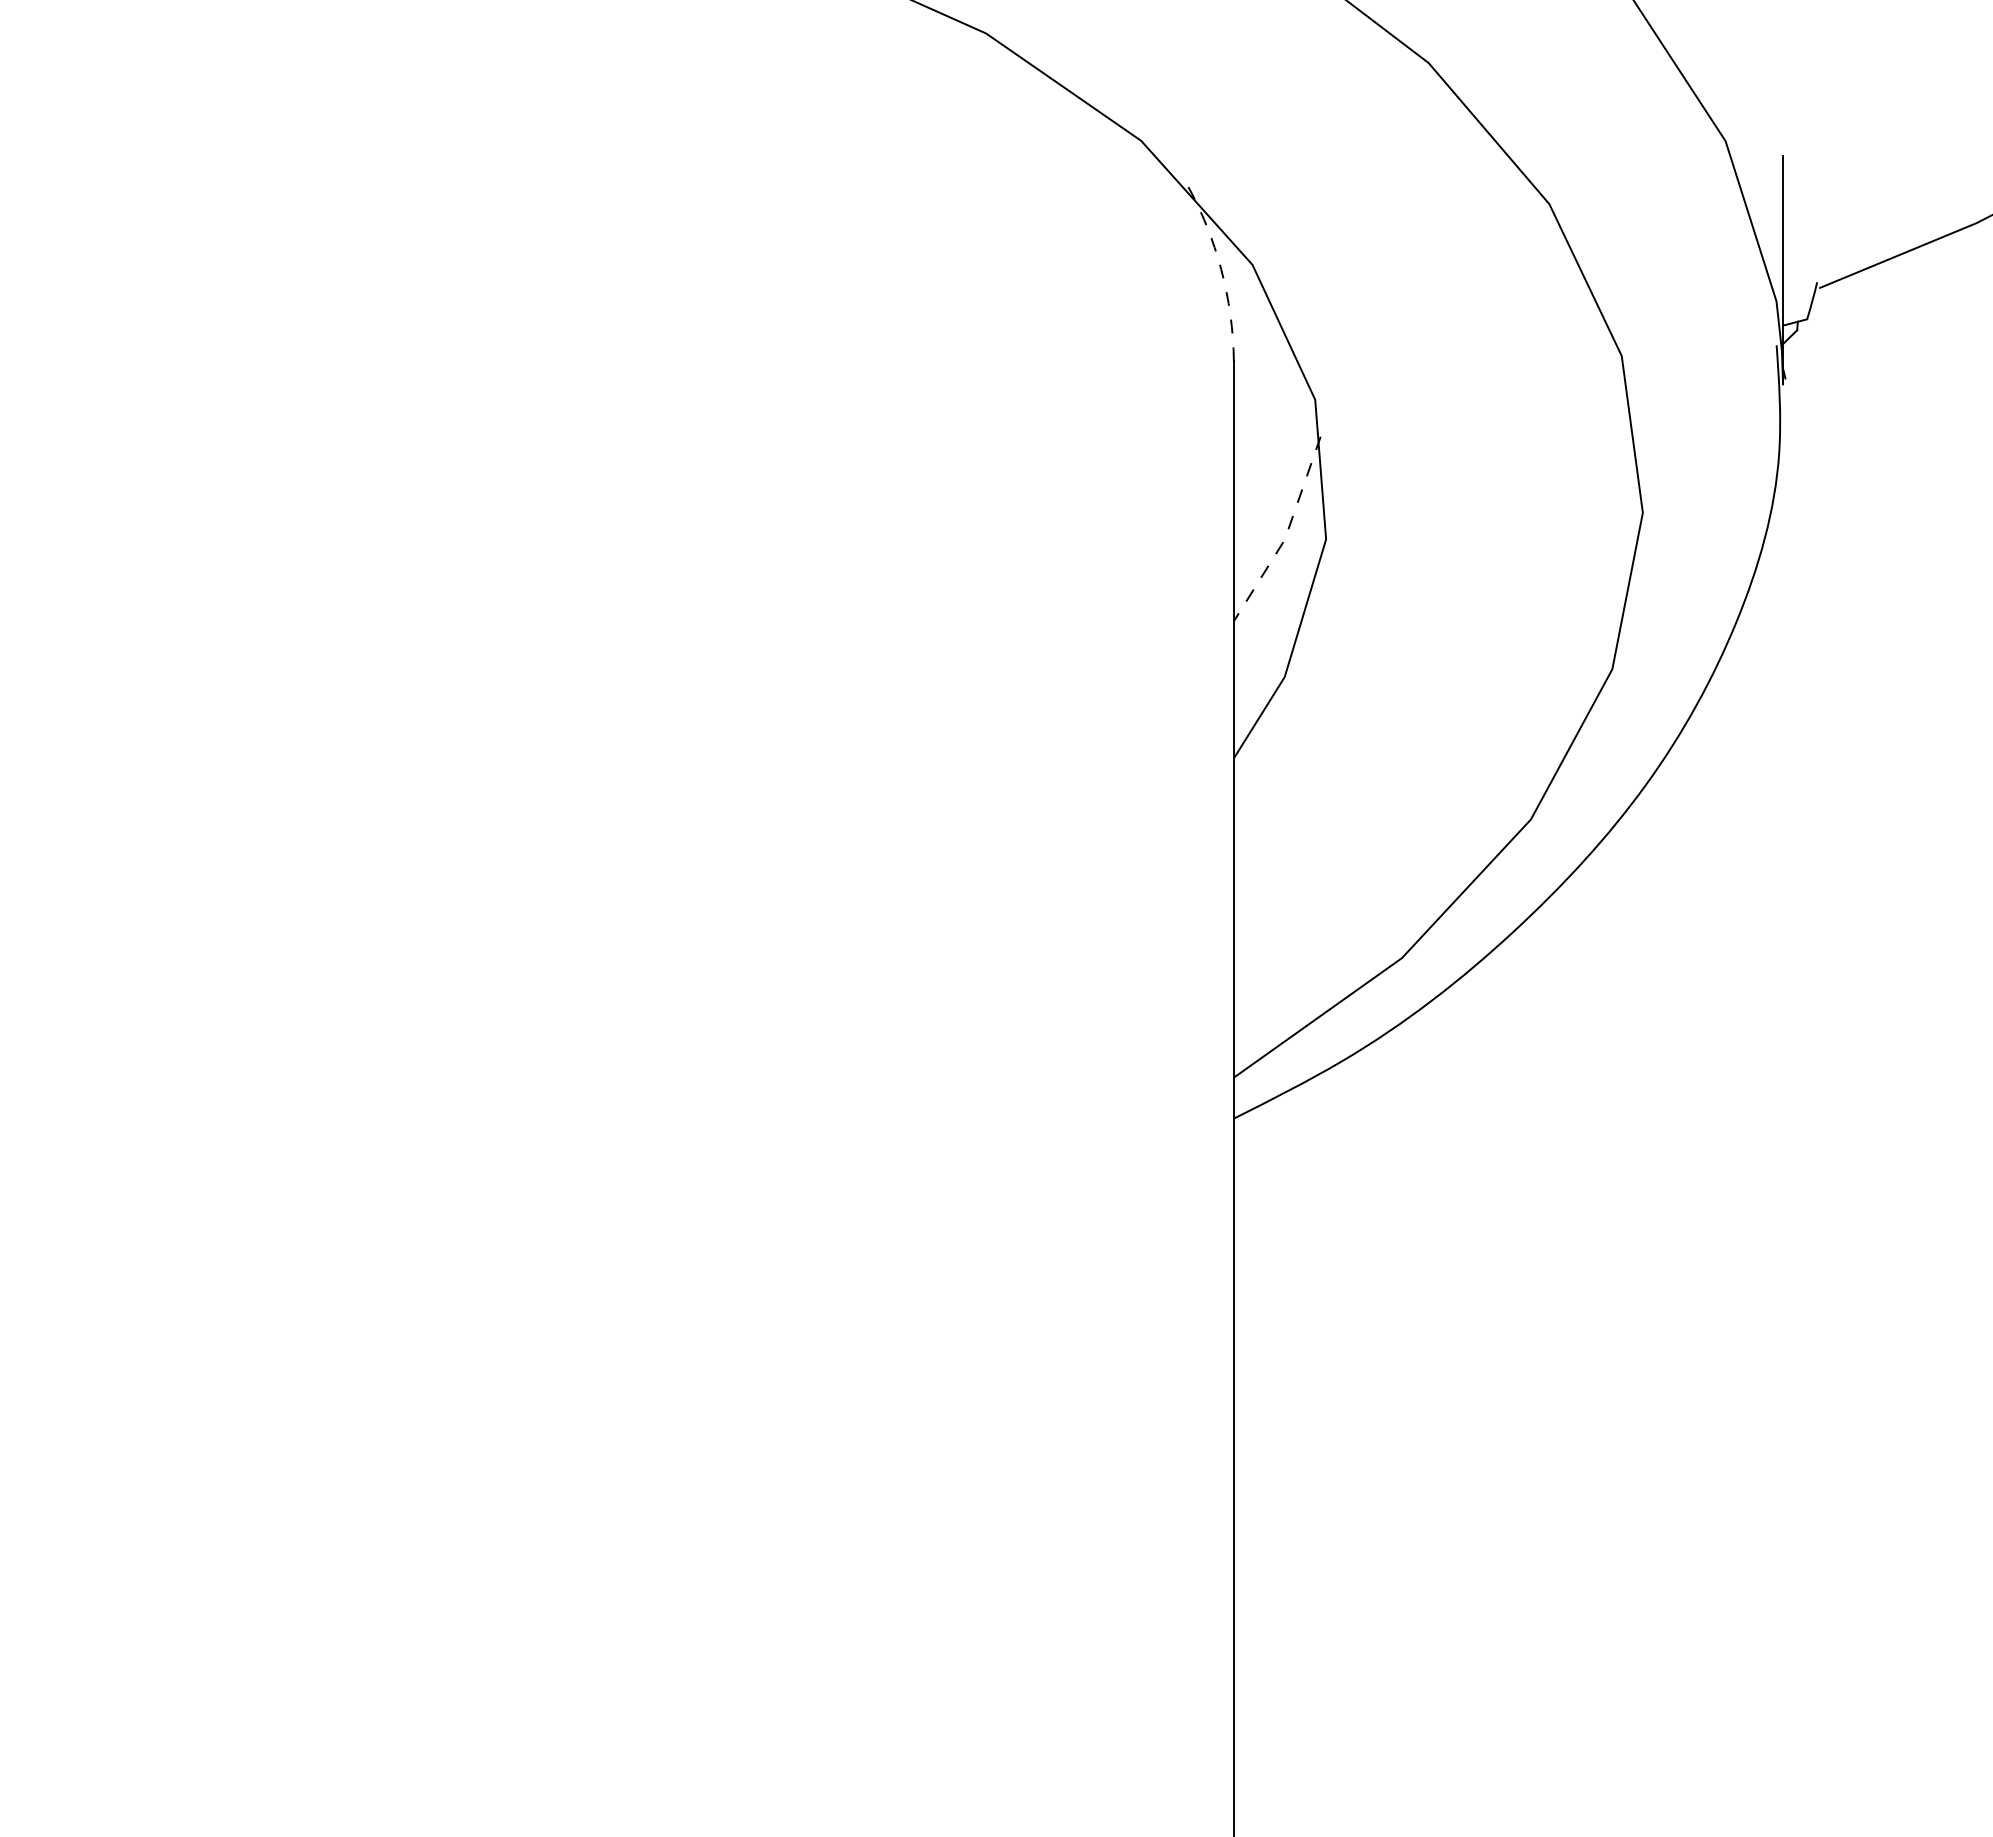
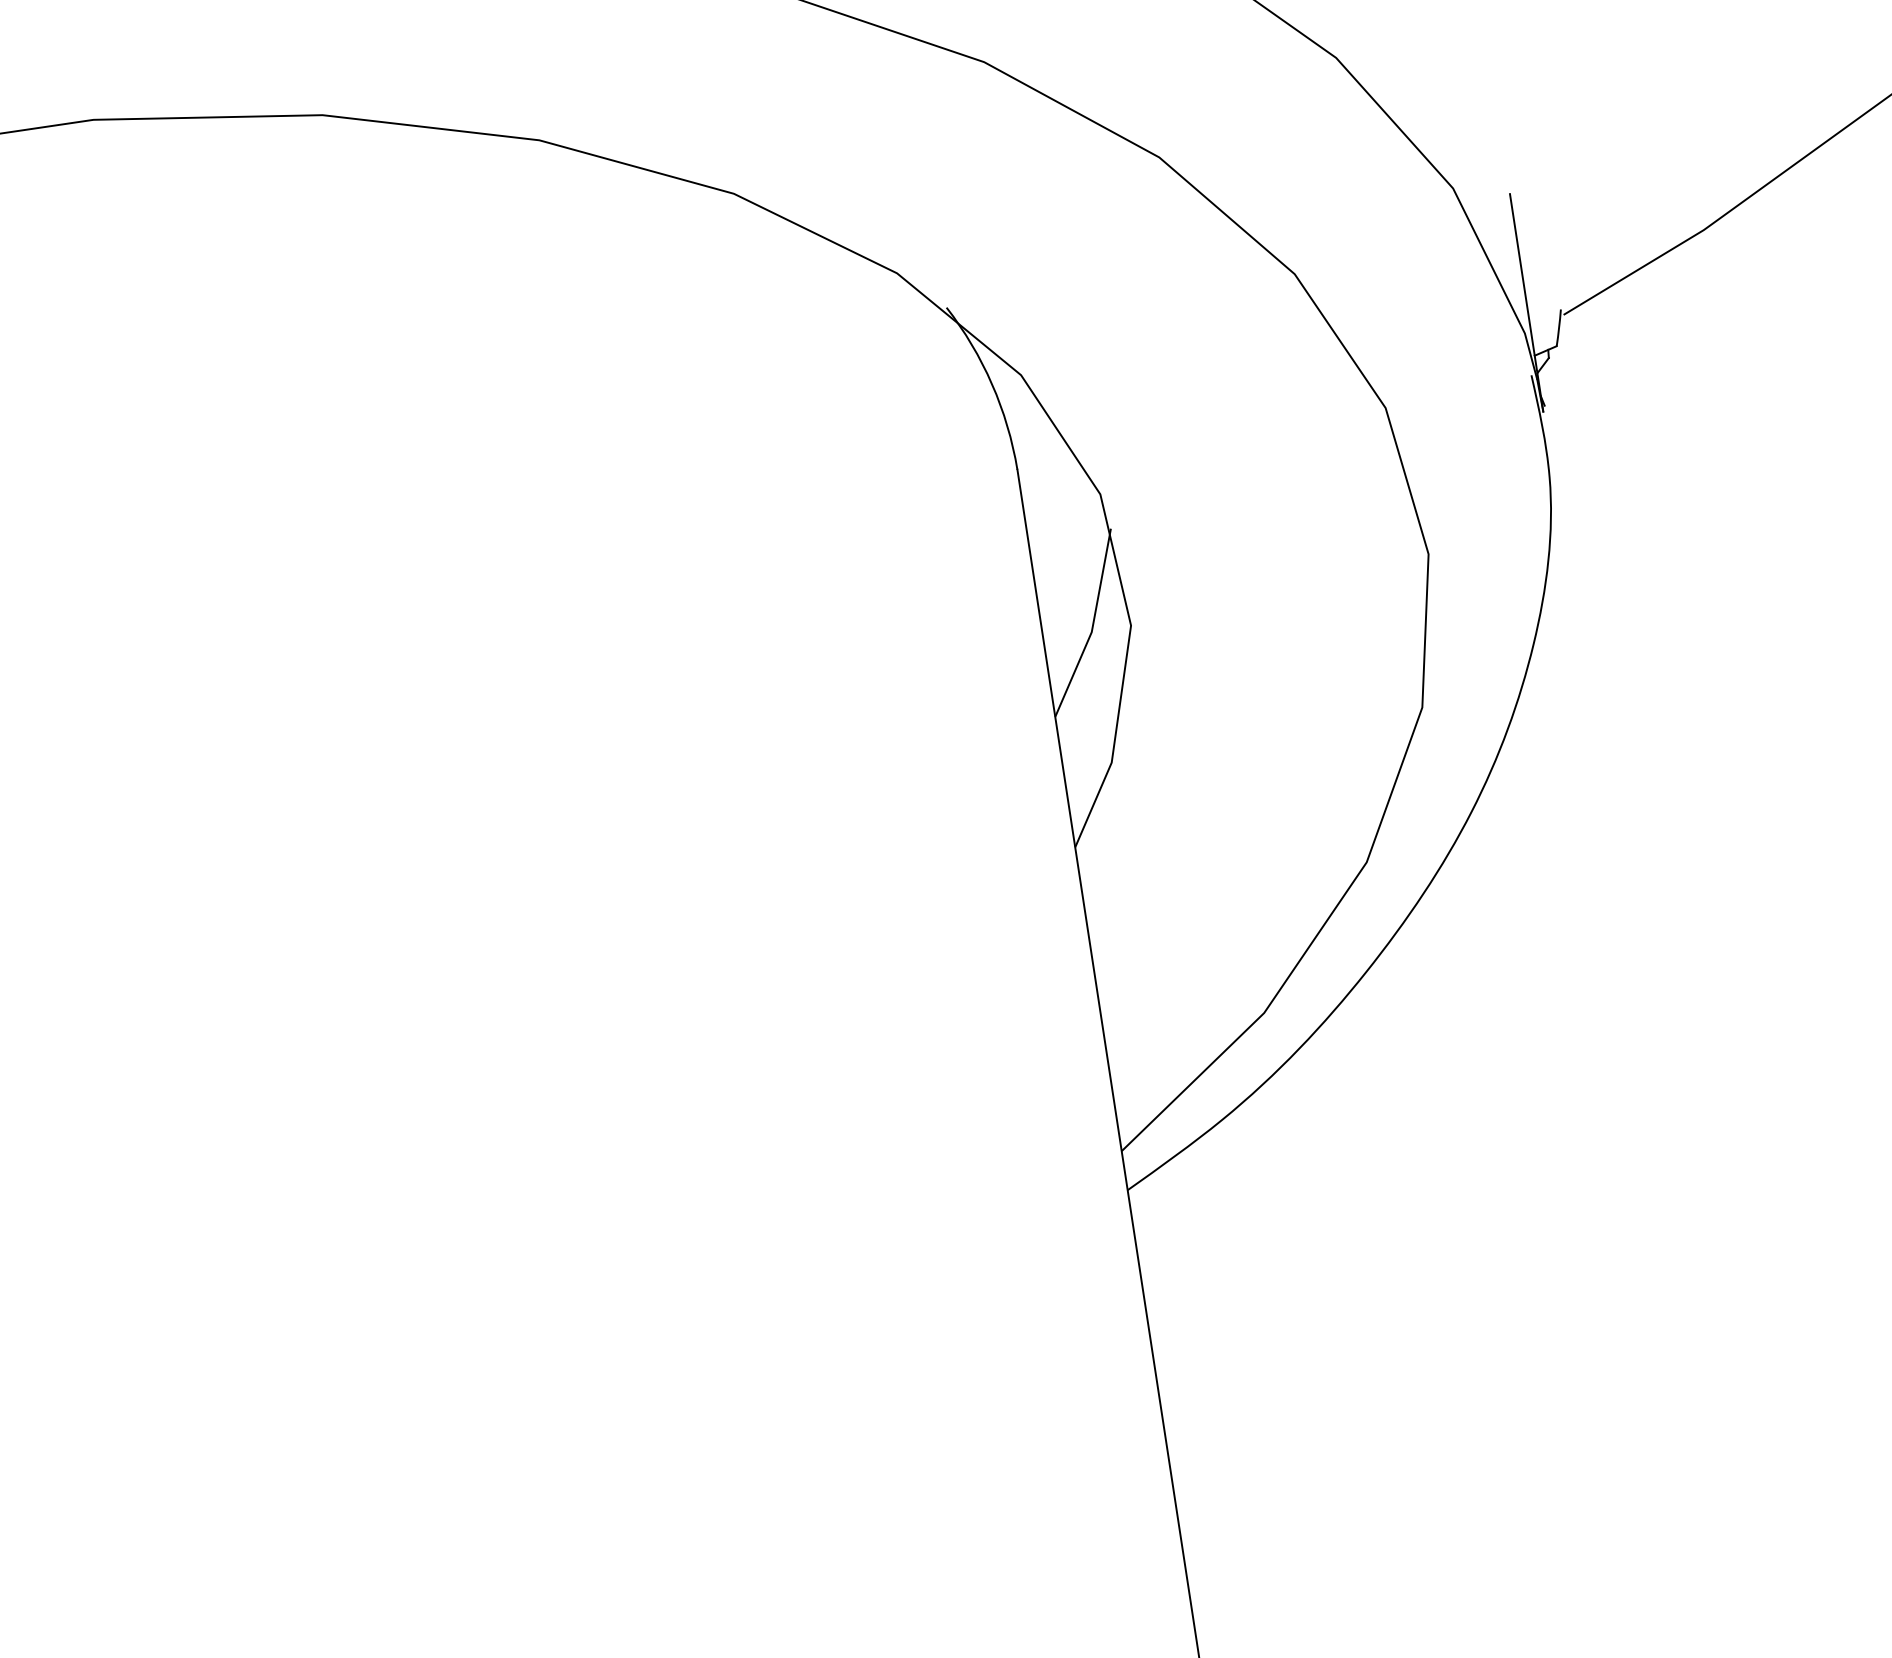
arc: (1221, 269) -> (992, 384), dashed -> solid
line: (1286, 534) -> (1092, 626), dashed -> solid

